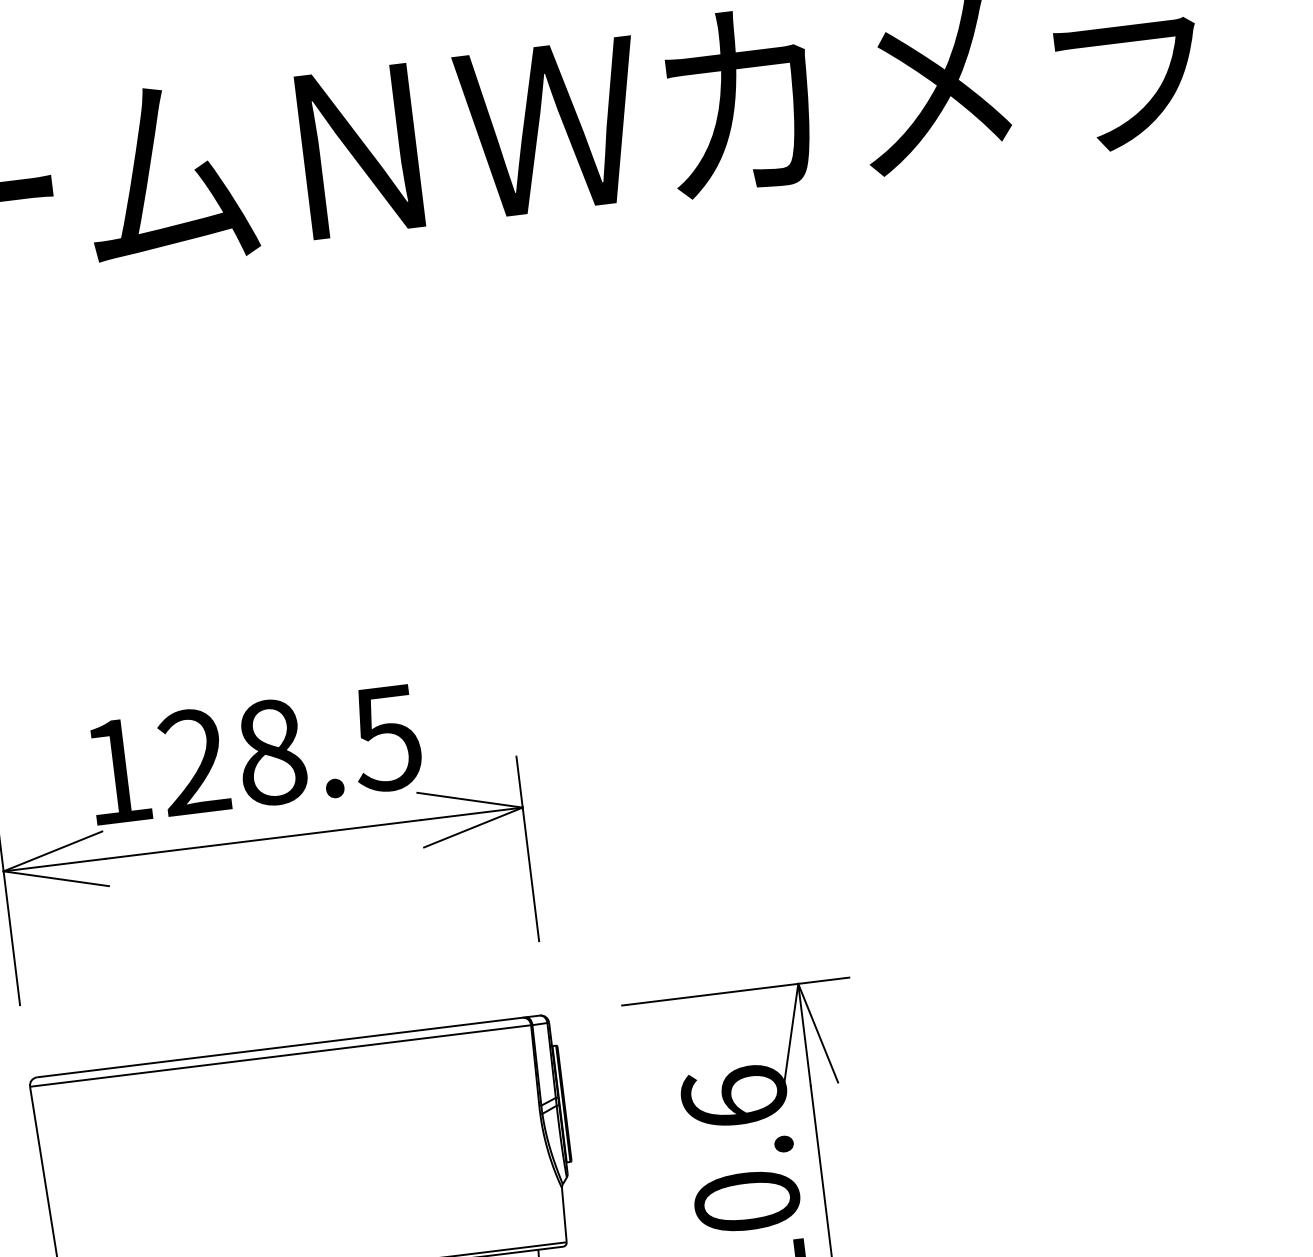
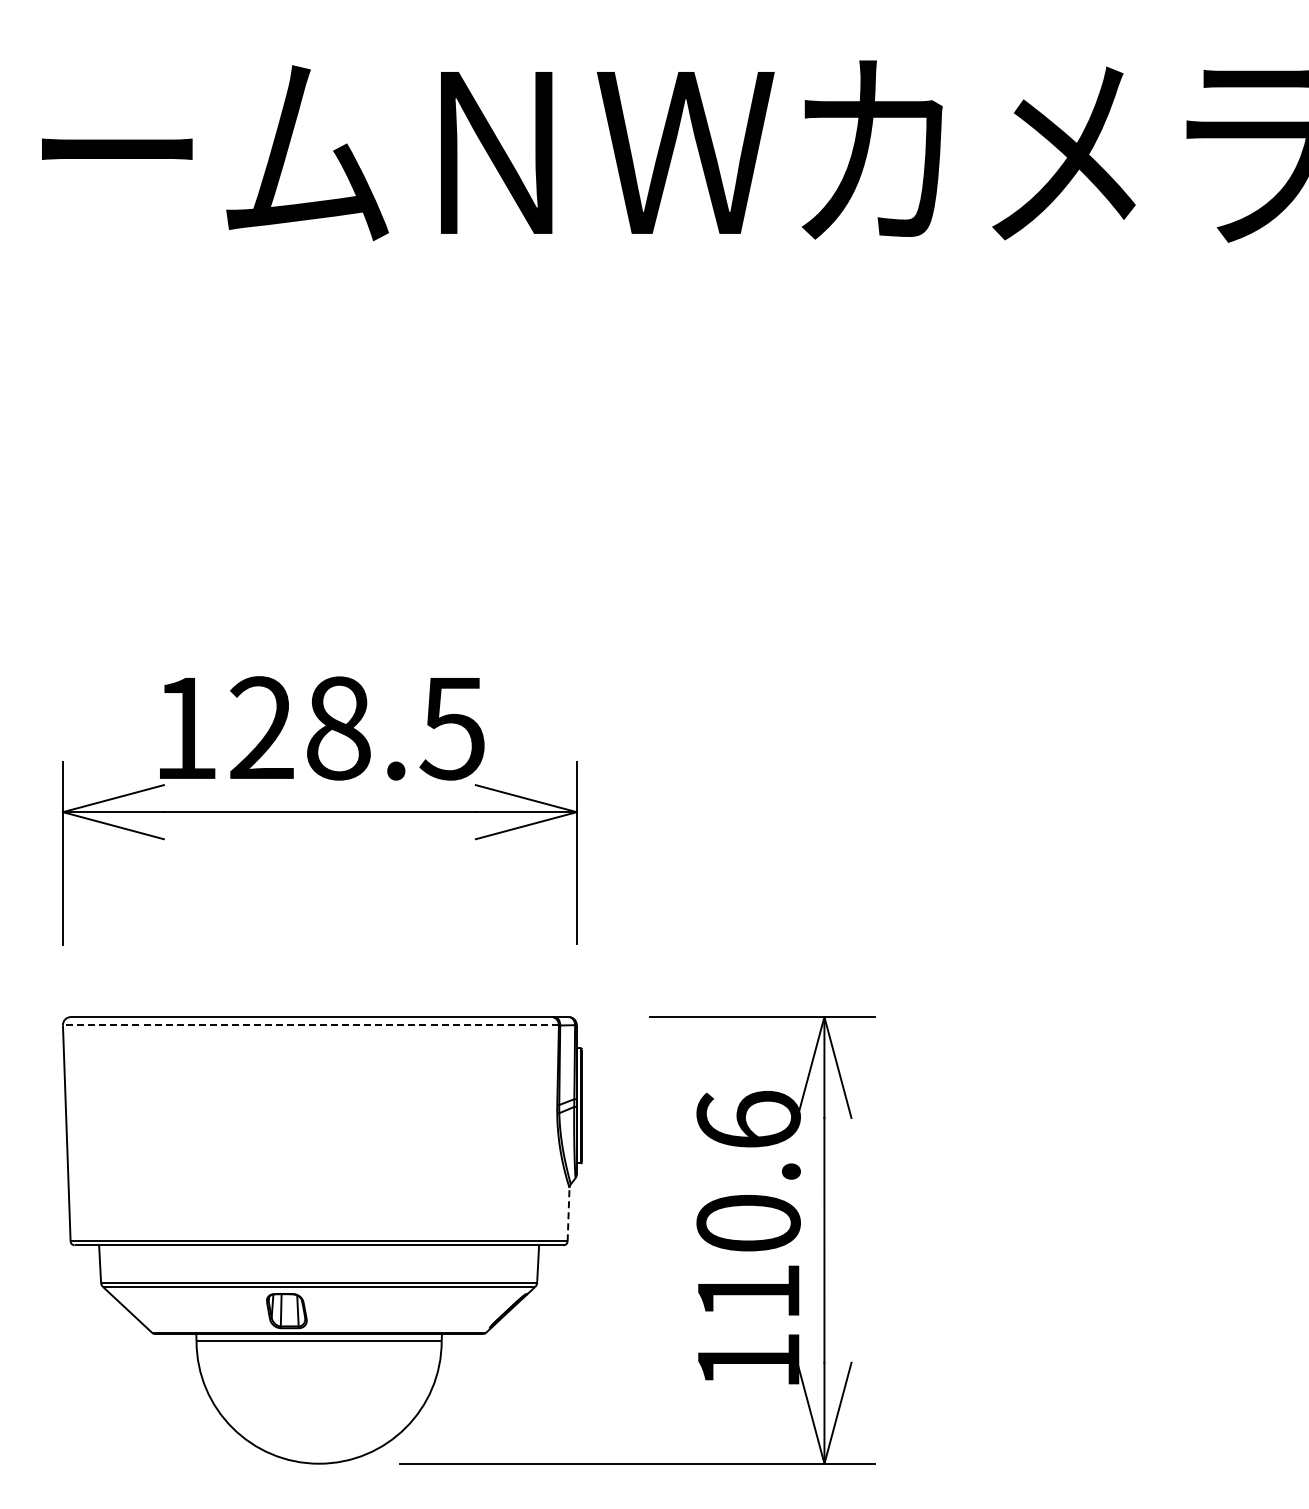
line: (280, 1056) -> (310, 1025), solid -> dashed
line: (564, 1215) -> (568, 1214), solid -> dashed

